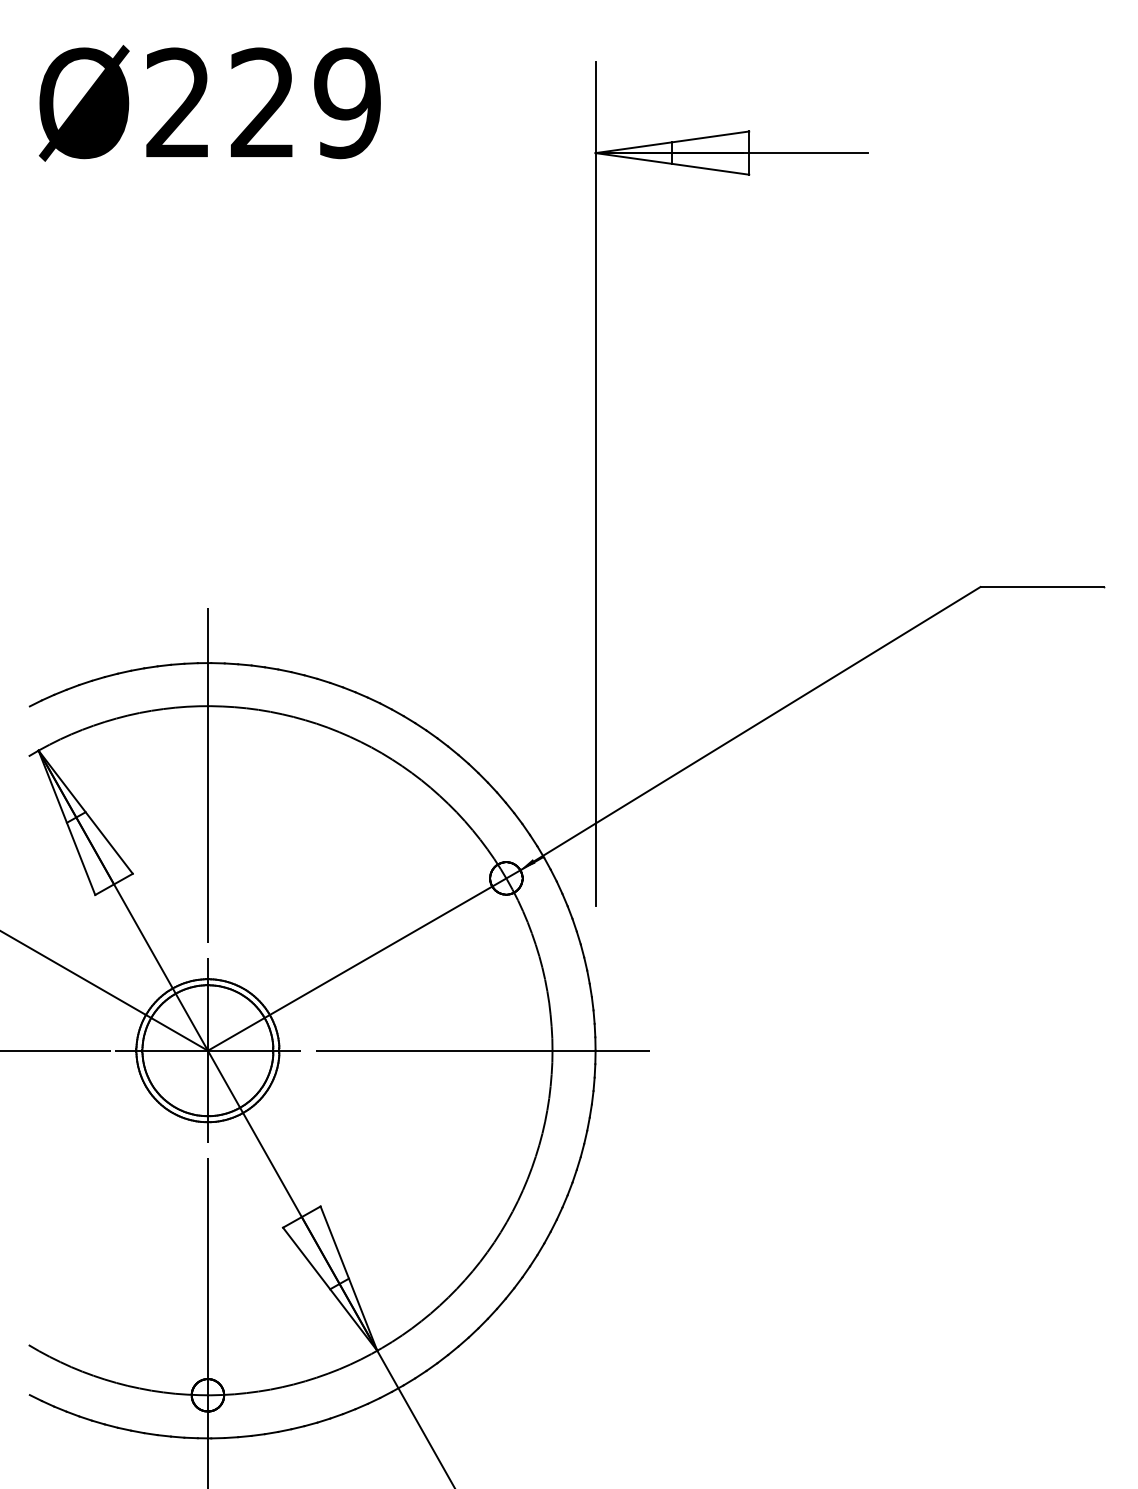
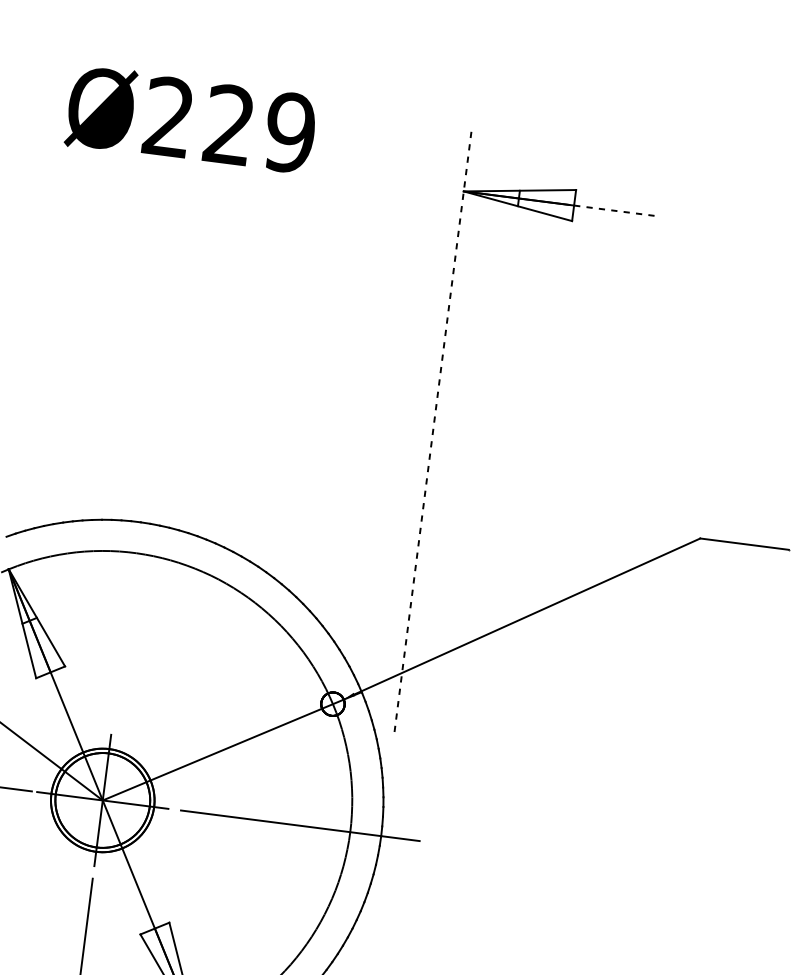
line: (809, 153) -> (617, 211), solid -> dashed
line: (595, 484) -> (433, 429), solid -> dashed
line: (207, 775) -> (127, 602), removed

